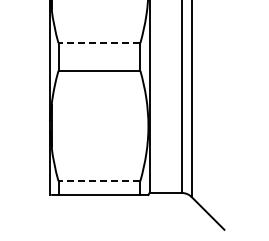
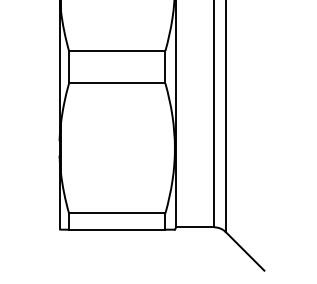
line: (99, 43) -> (117, 51), dashed -> solid
line: (99, 181) -> (117, 213), dashed -> solid

